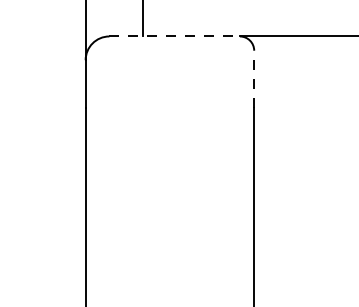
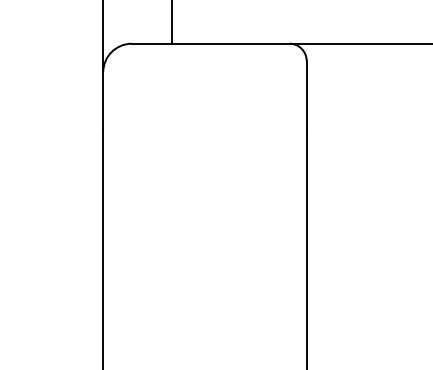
line: (174, 36) -> (210, 43), dashed -> solid
line: (254, 78) -> (306, 94), dashed -> solid

